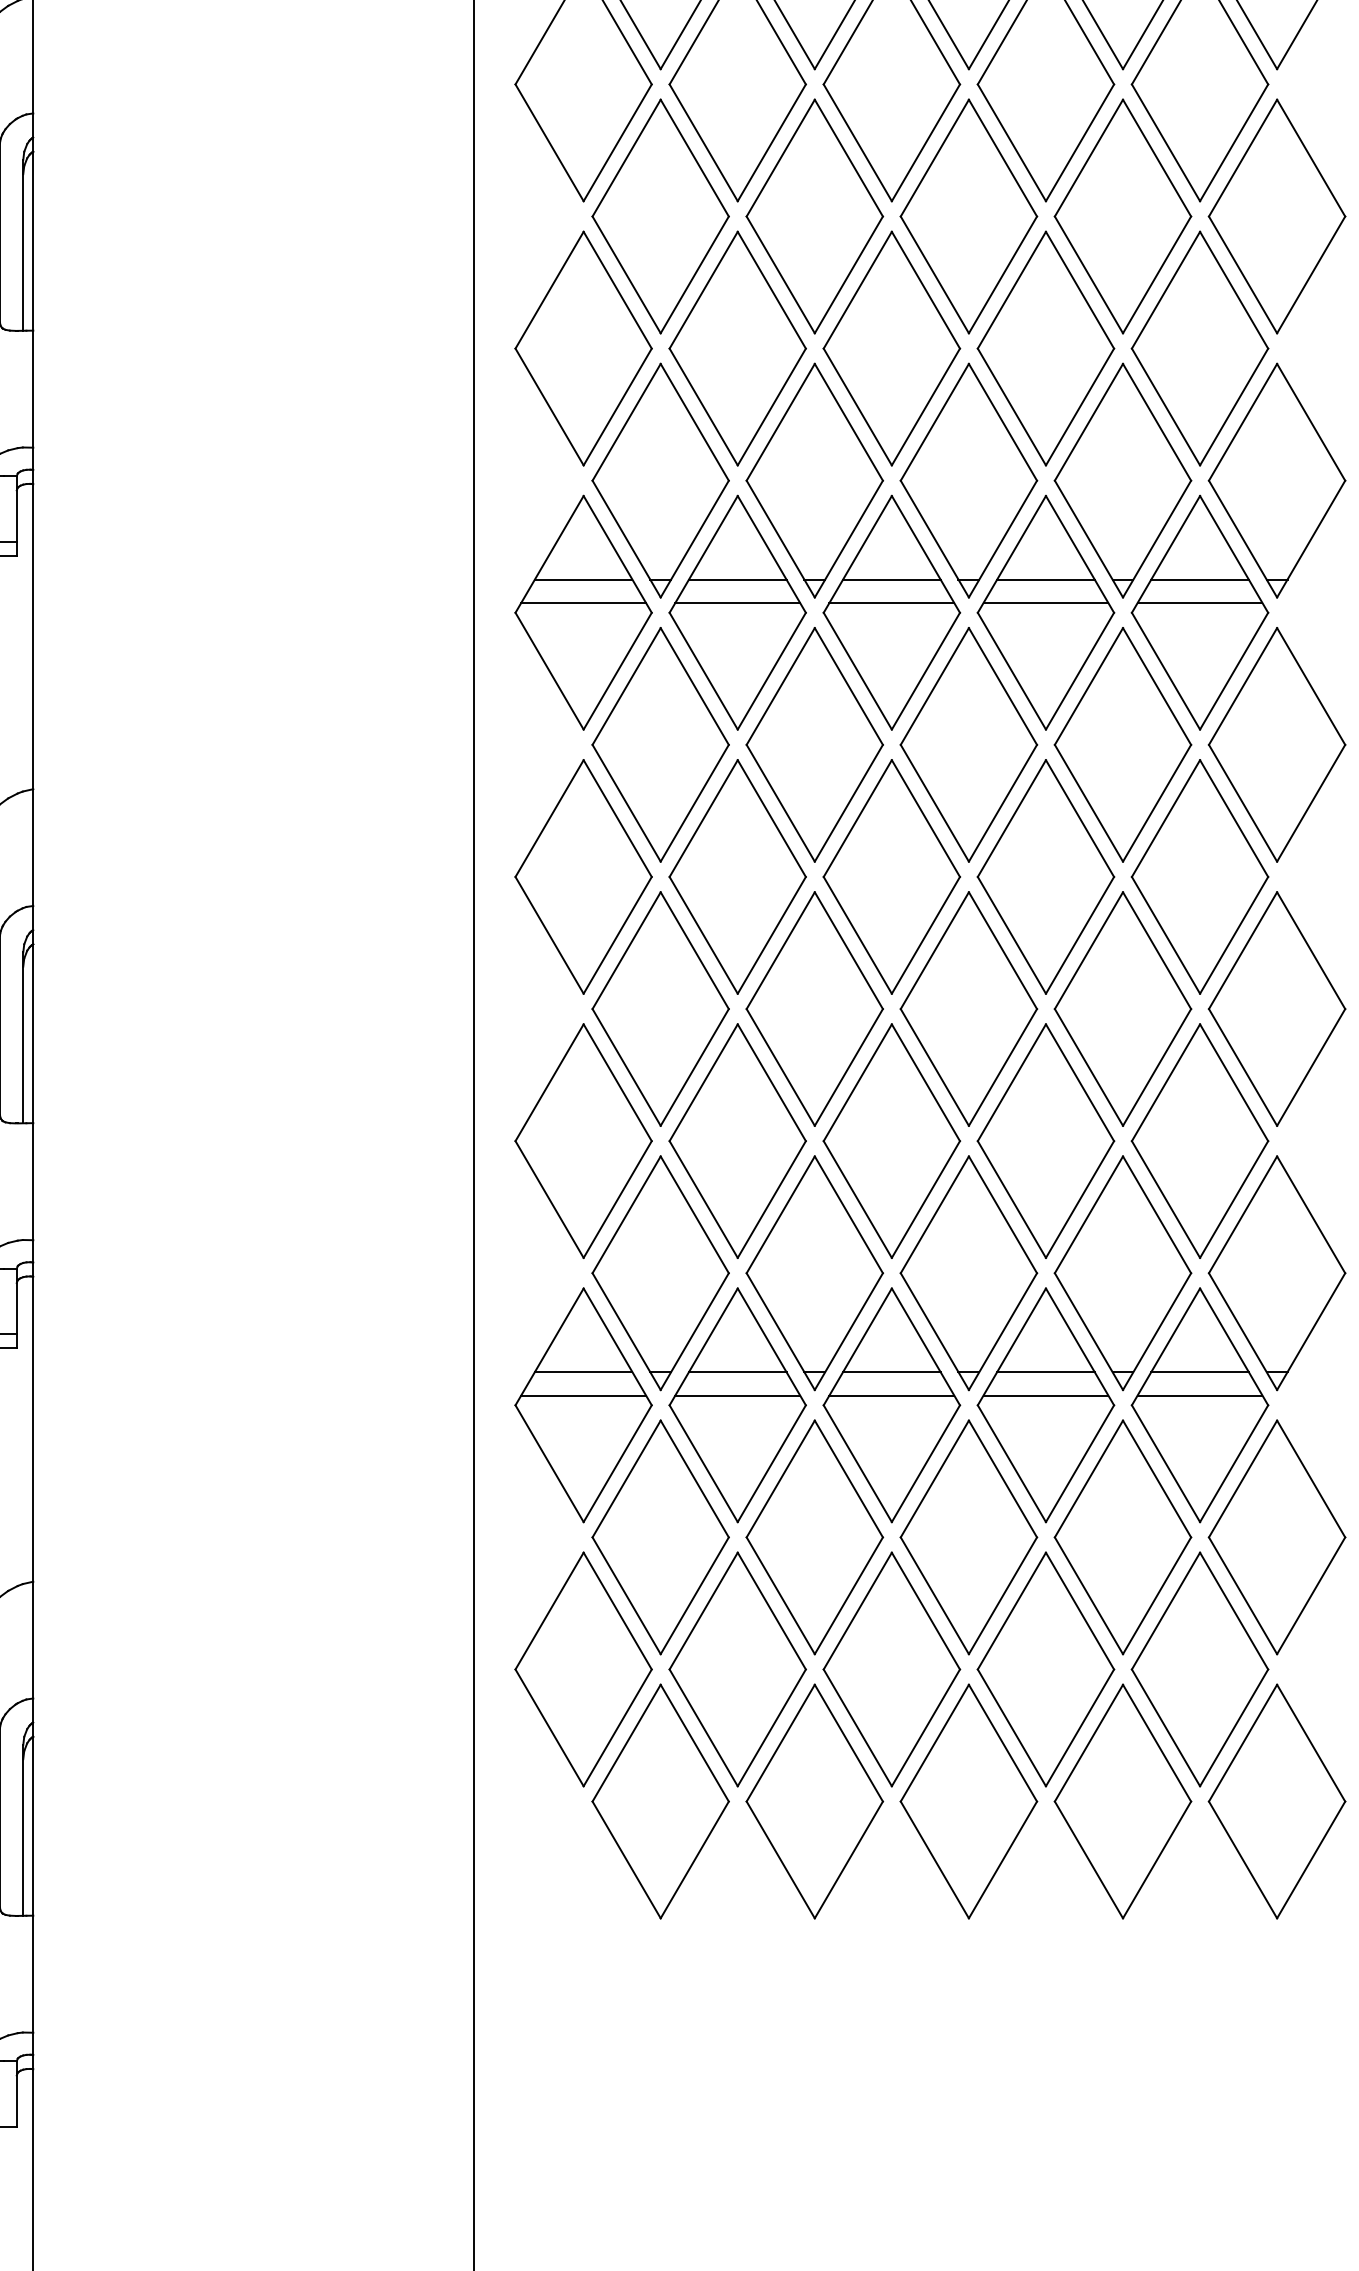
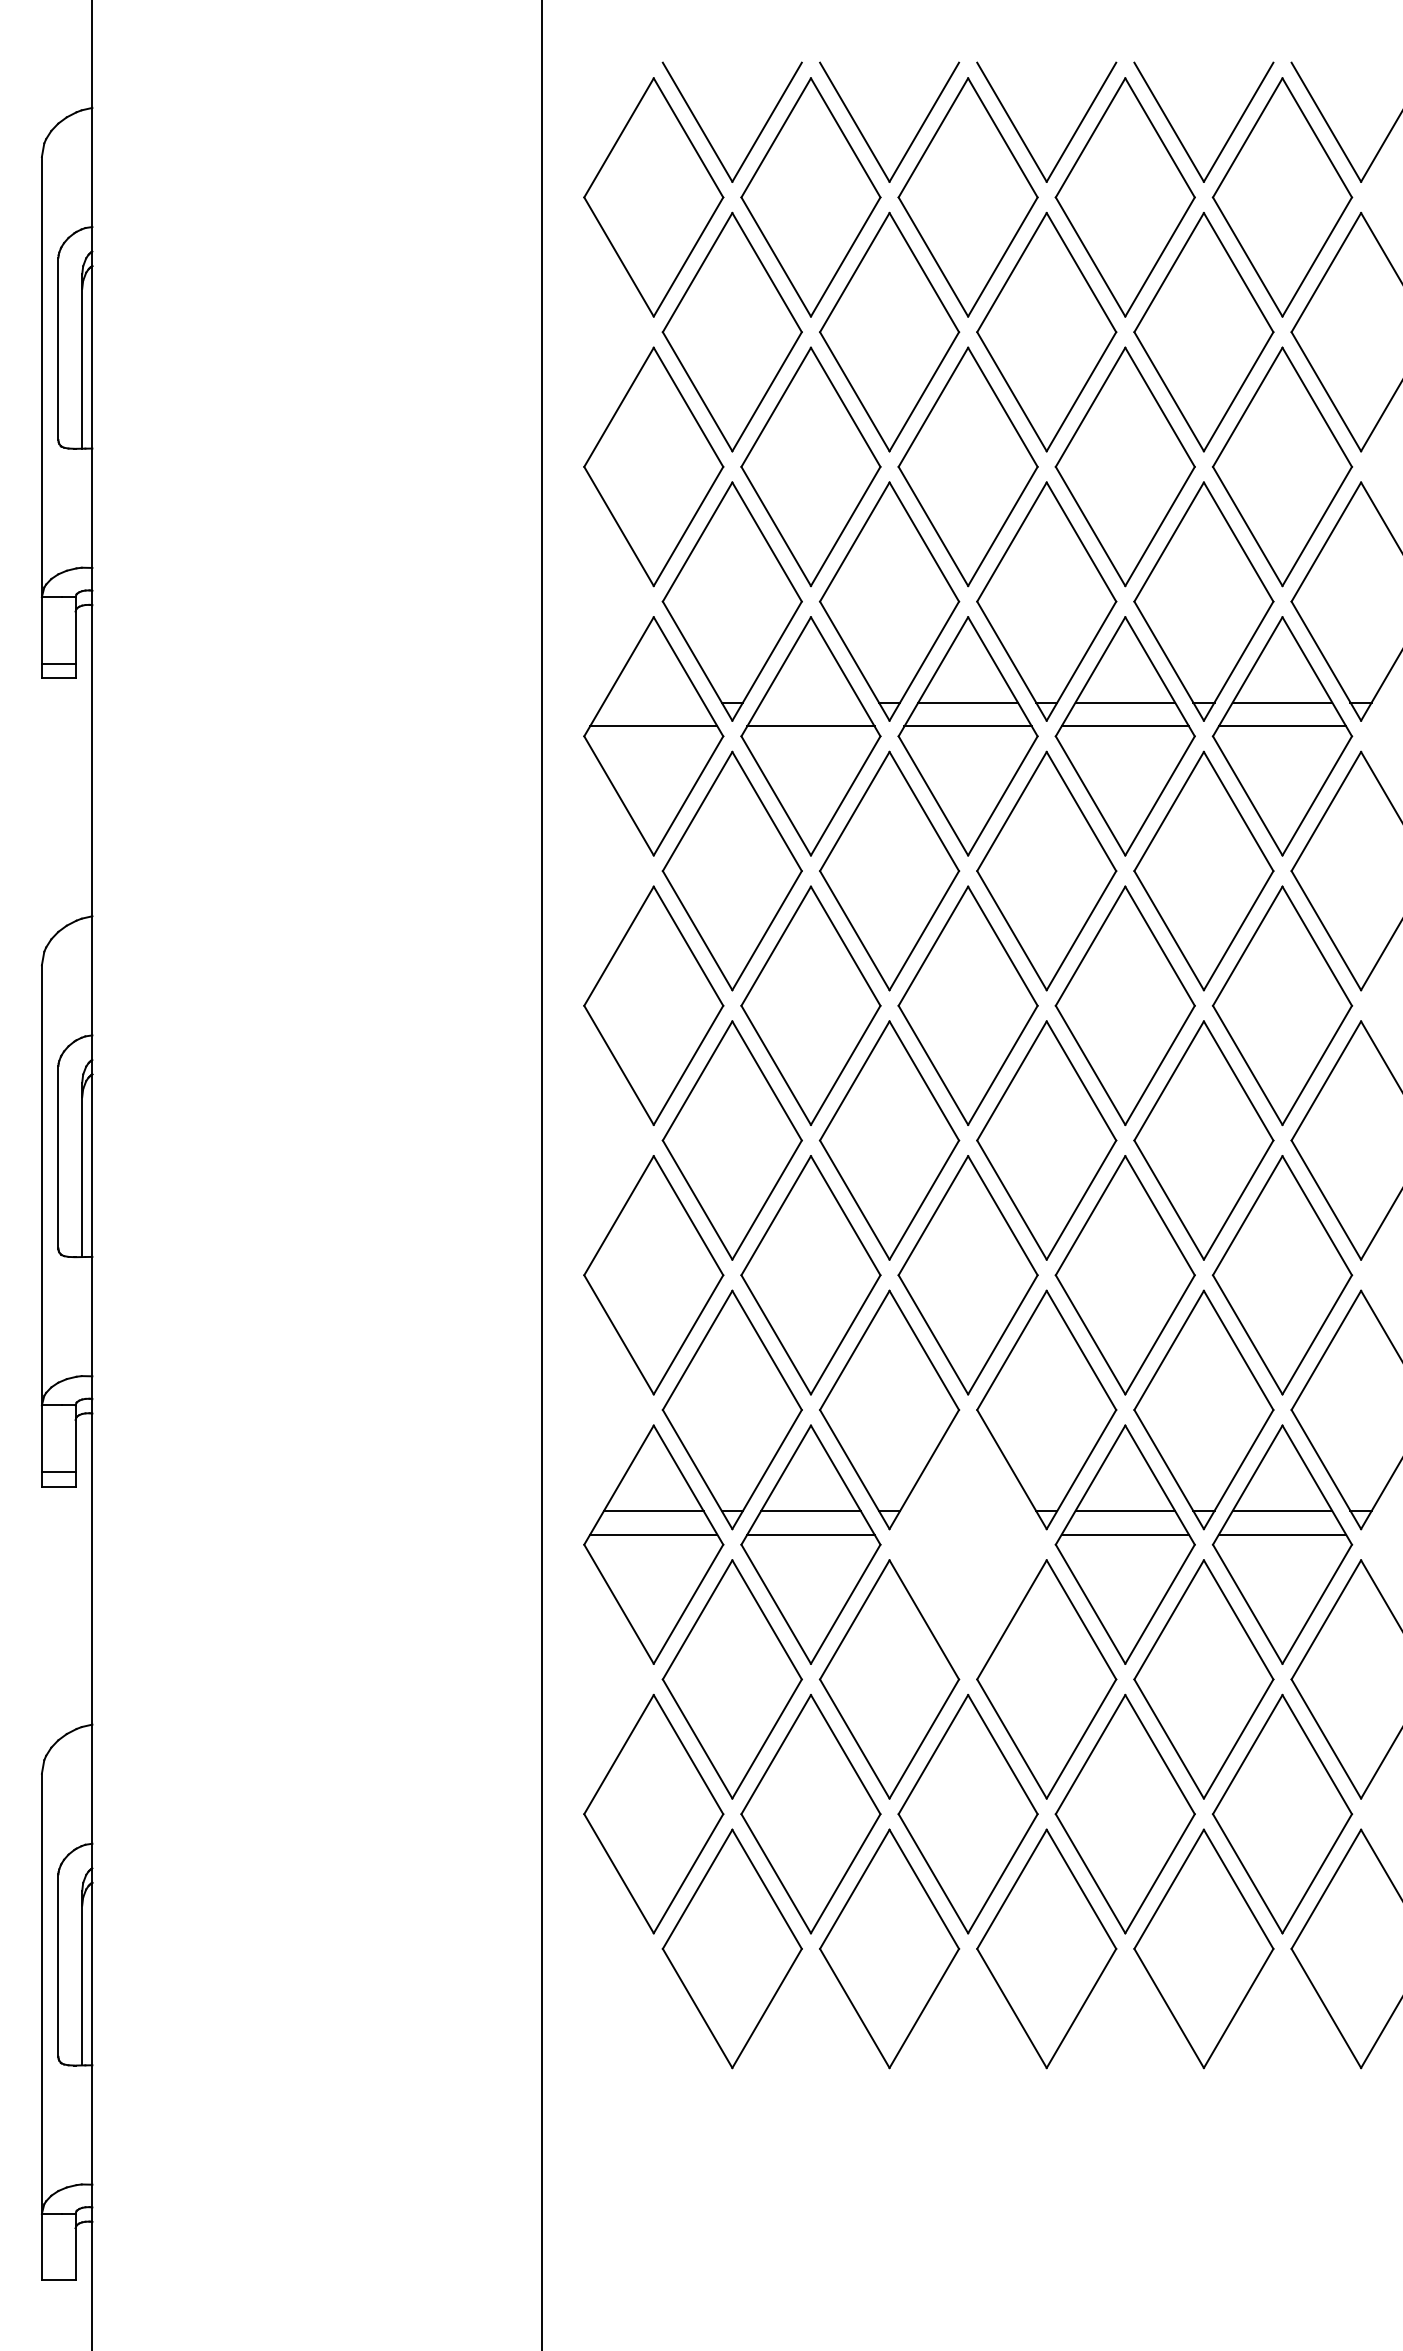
line: (583, 579) -> (653, 702), removed
line: (737, 579) -> (810, 702), removed
part: (891, 1405) -> (967, 1544), removed

